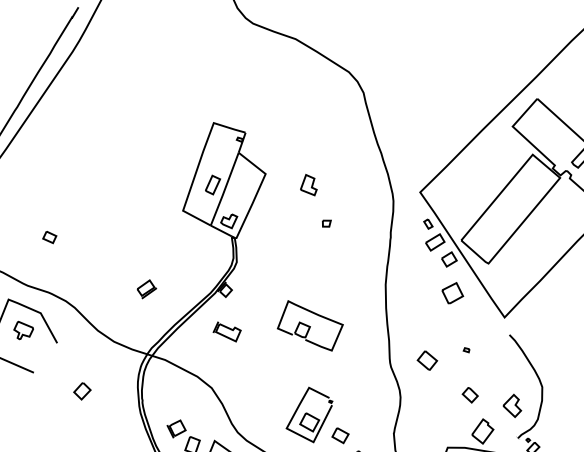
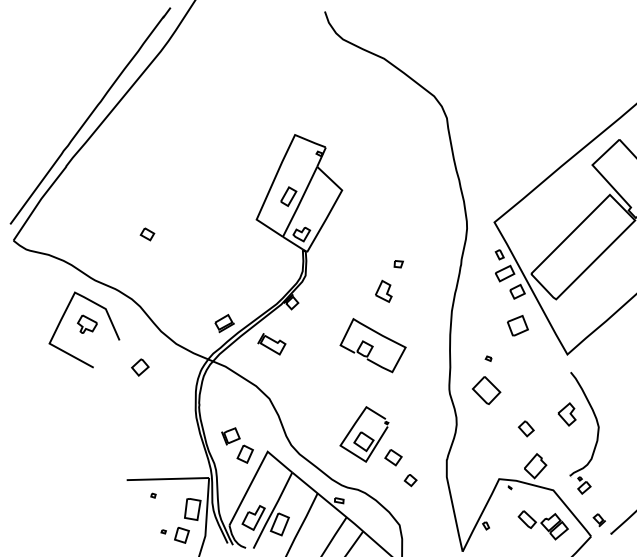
part: (308, 184) -> (383, 290), moved
part: (326, 223) -> (398, 264), moved
part: (49, 237) -> (147, 234), moved
part: (146, 289) -> (224, 323), moved
part: (226, 332) -> (271, 344), moved
part: (466, 350) -> (488, 358), moved
part: (427, 360) -> (486, 390), size x1.43
part: (82, 391) -> (140, 367), moved
part: (511, 406) -> (566, 414), moved

